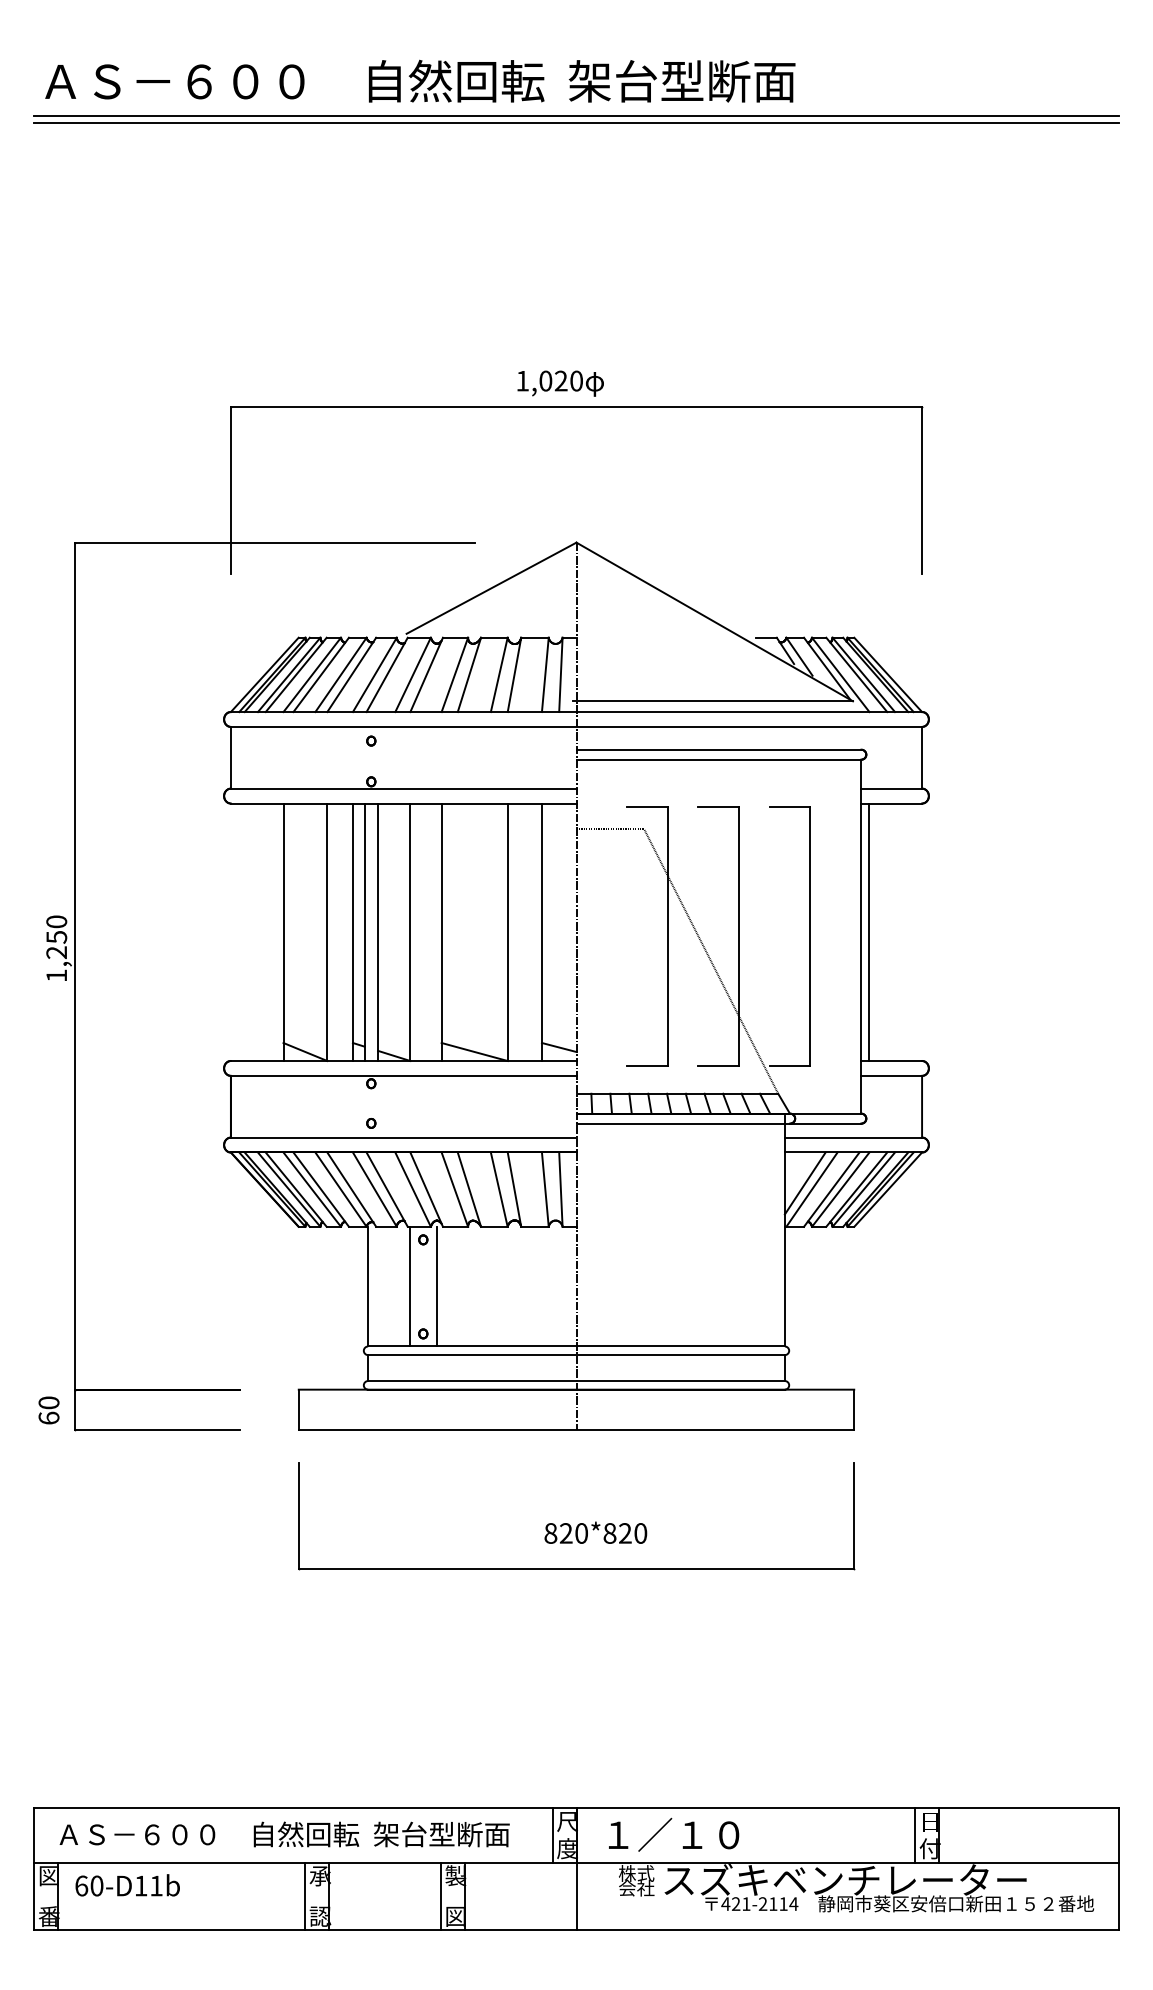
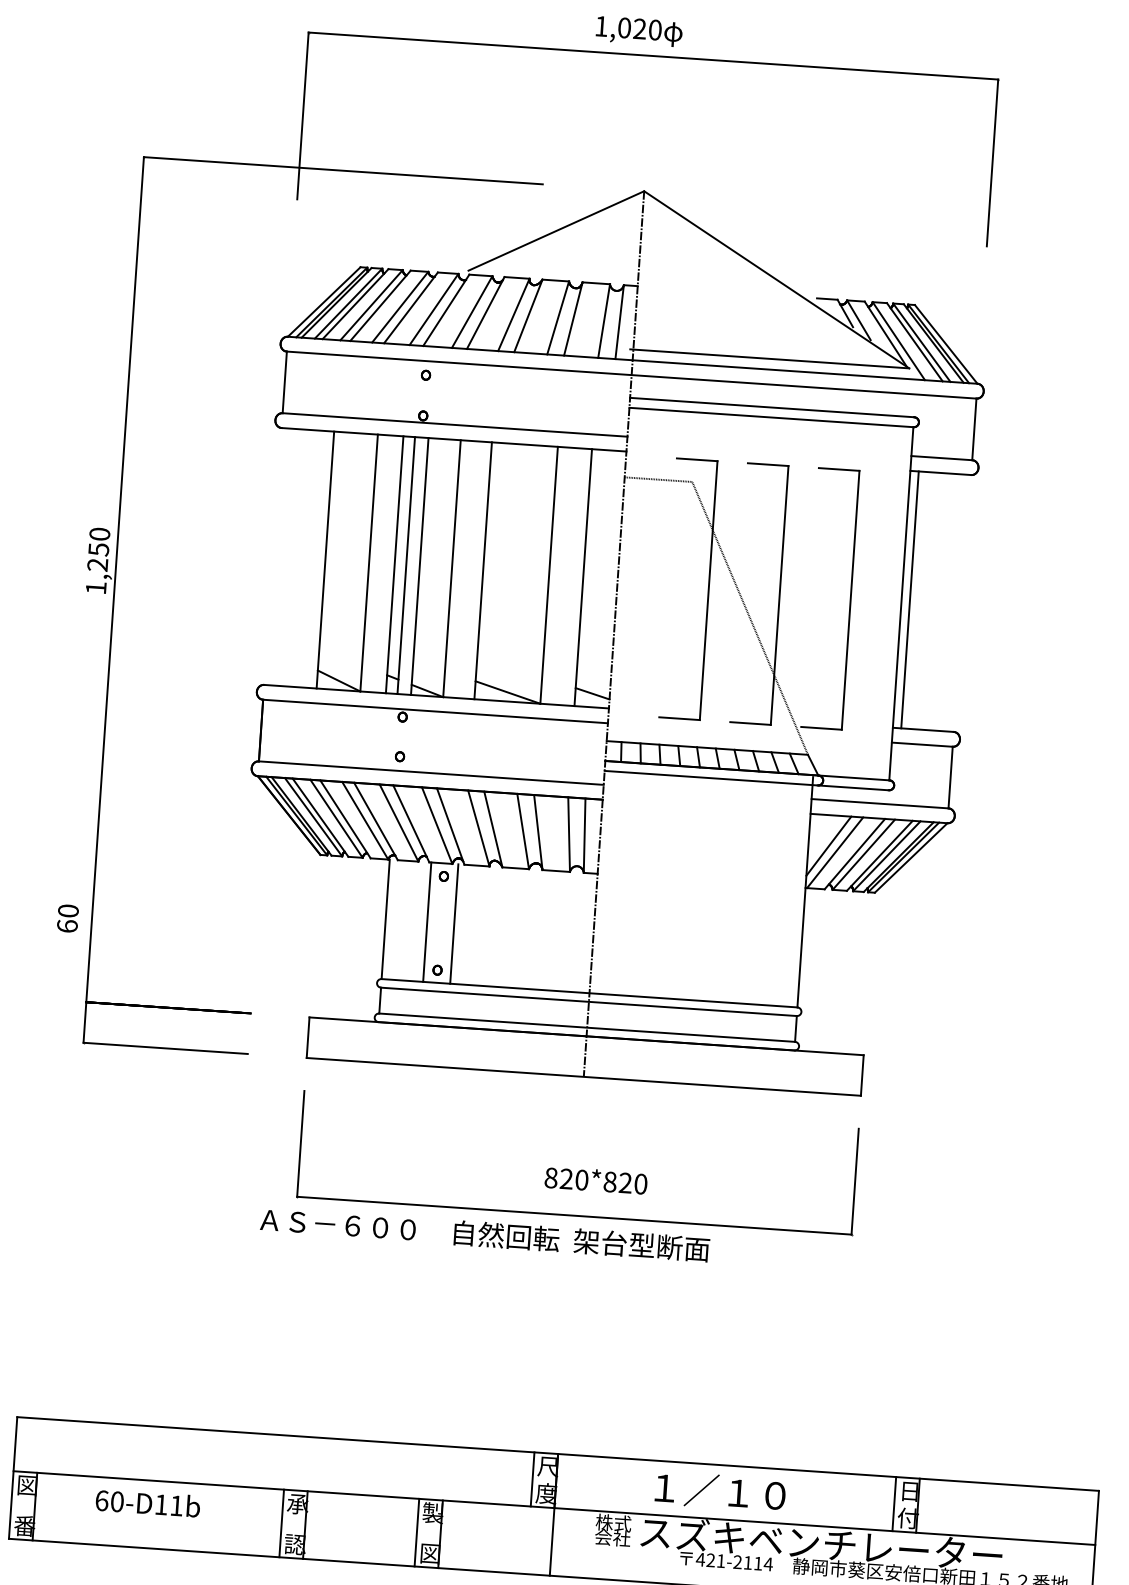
text: (48, 1410) -> (67, 918), moved
text: (284, 1834) -> (484, 1234), moved
text: (674, 1834) -> (720, 1491), moved
text: (127, 1885) -> (147, 1503), moved

